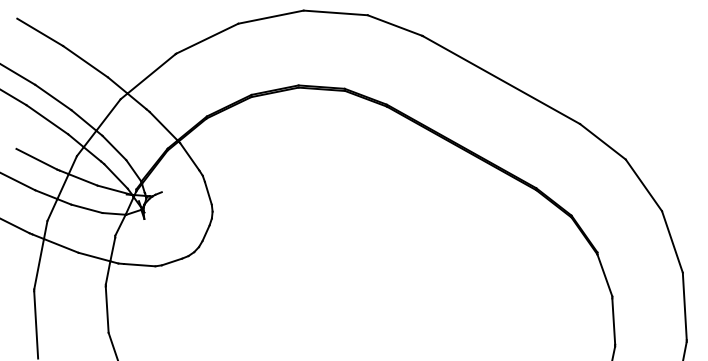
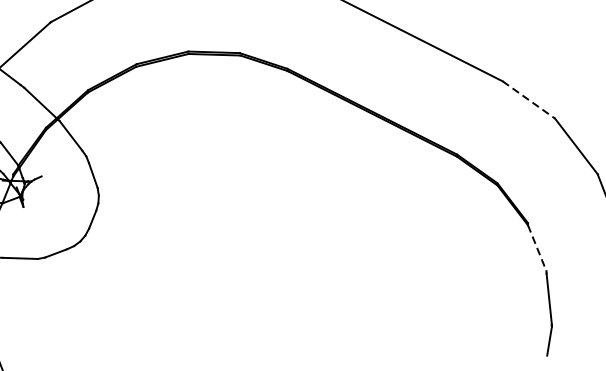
line: (602, 141) -> (528, 99), solid -> dashed
line: (605, 276) -> (537, 249), solid -> dashed

